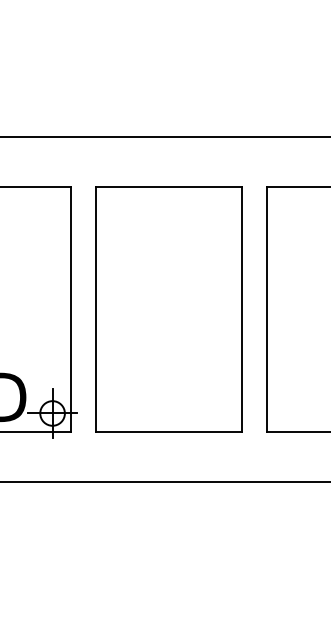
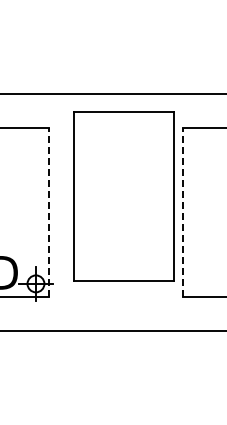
line: (70, 309) -> (48, 212), solid -> dashed
part: (168, 309) -> (123, 196), moved
line: (267, 309) -> (183, 212), solid -> dashed

